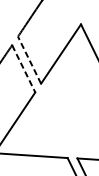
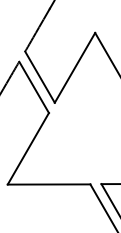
line: (29, 60) -> (40, 77), dashed -> solid
line: (24, 68) -> (34, 87), dashed -> solid

